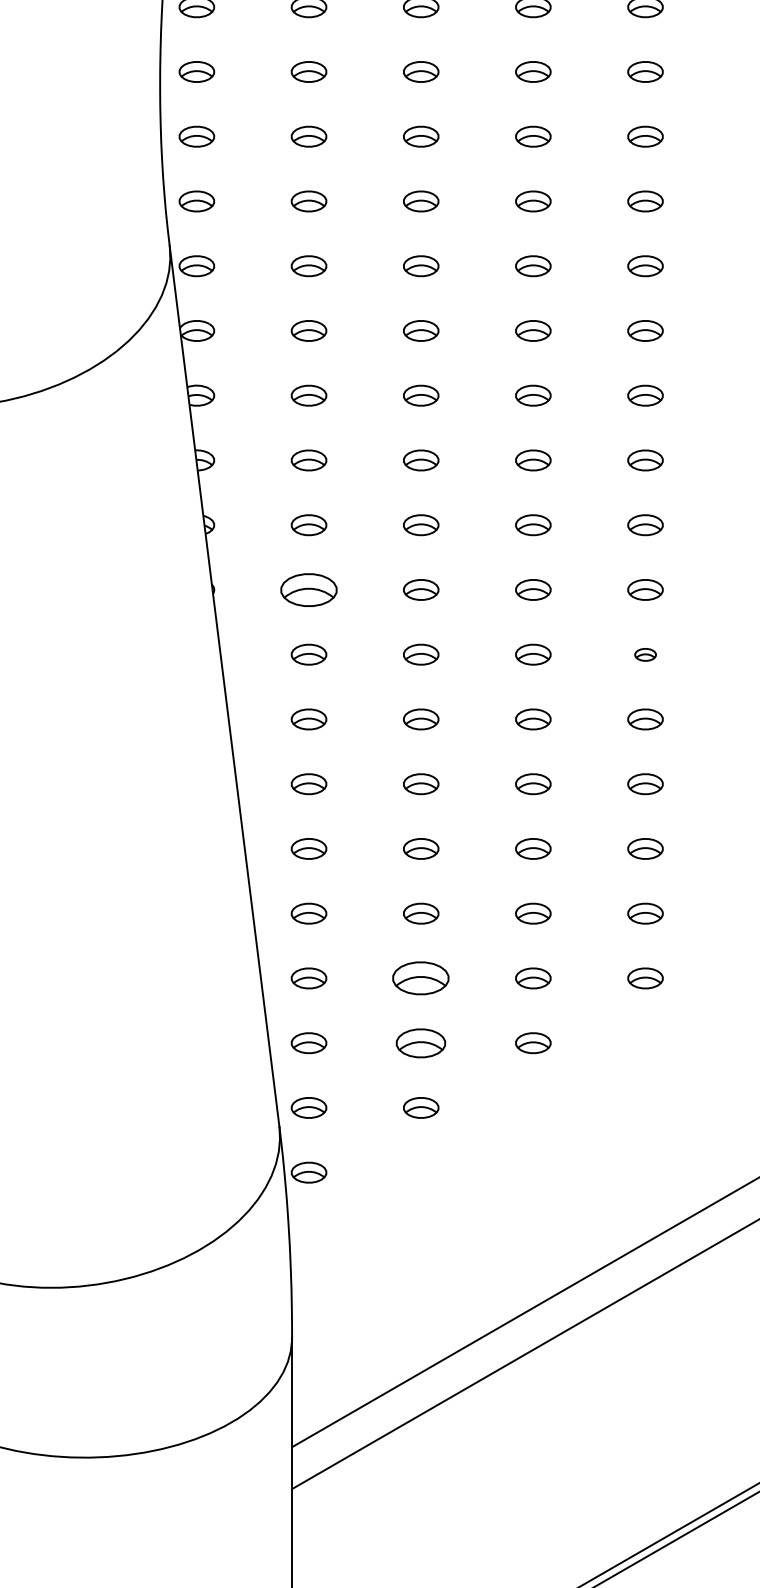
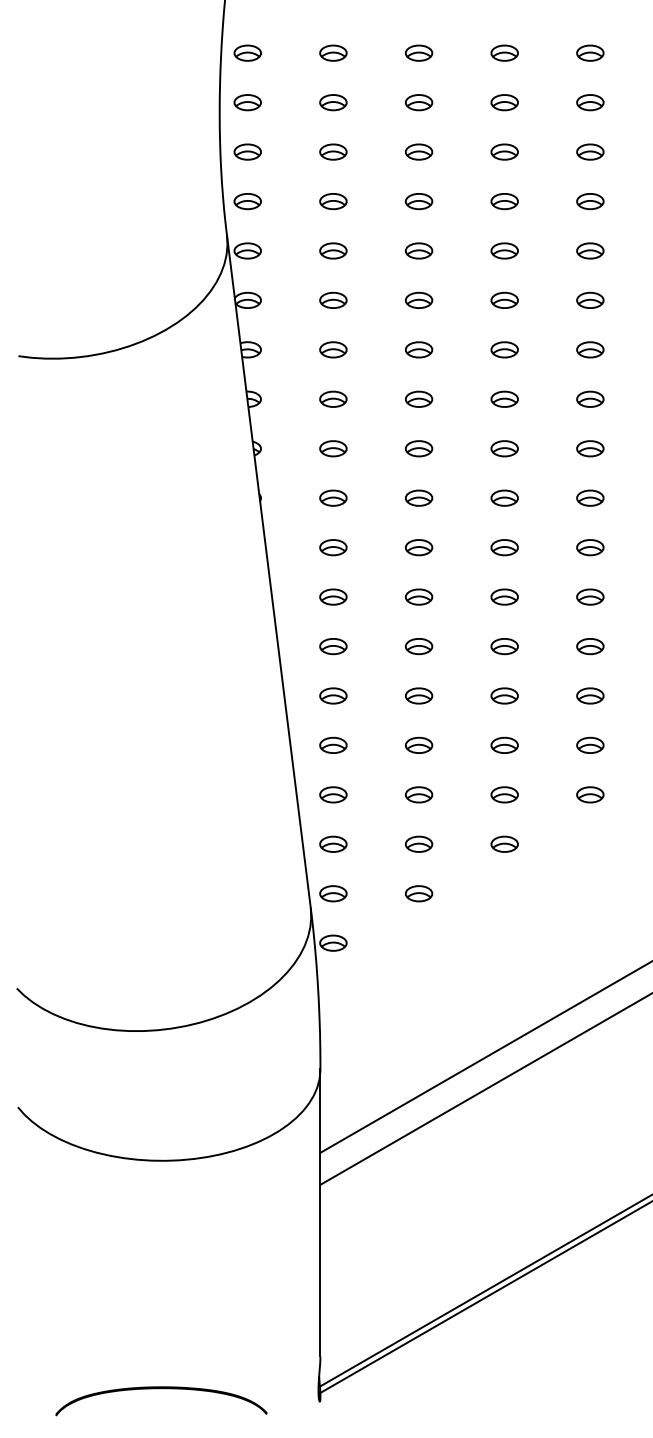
part: (309, 589) -> (333, 497), size x0.62
part: (645, 654) -> (590, 547), size x1.67
part: (421, 977) -> (419, 794), size x0.62
part: (421, 1042) -> (419, 843), size x0.71

